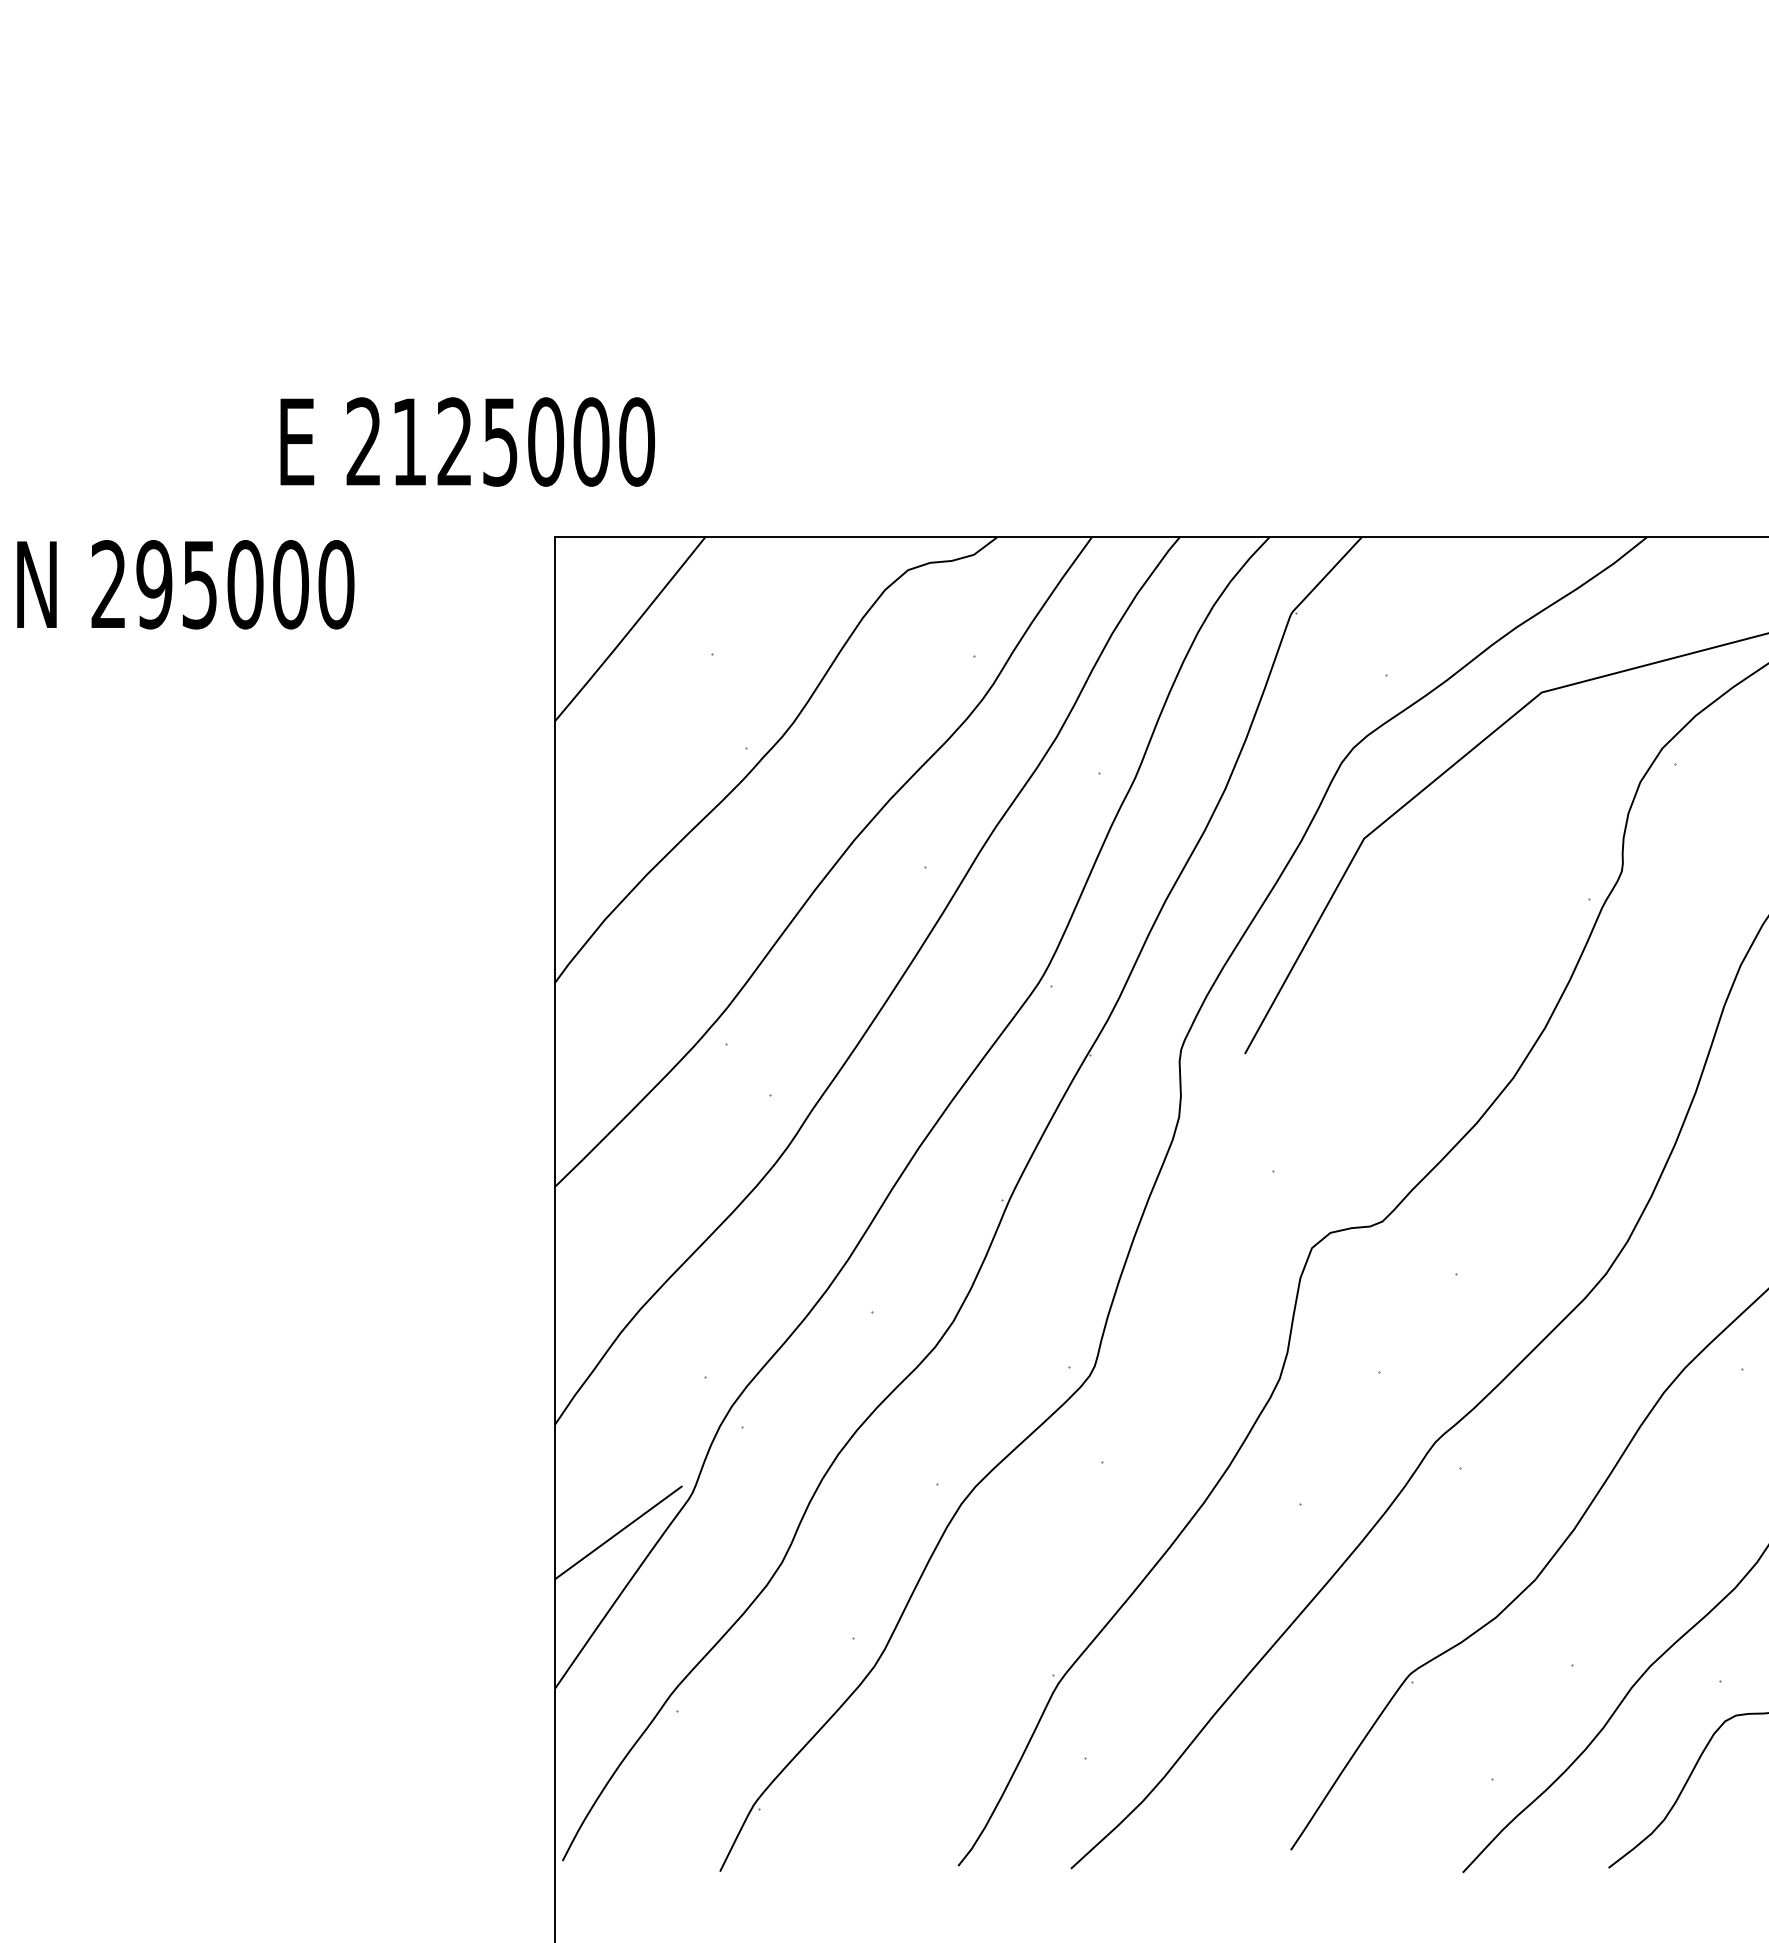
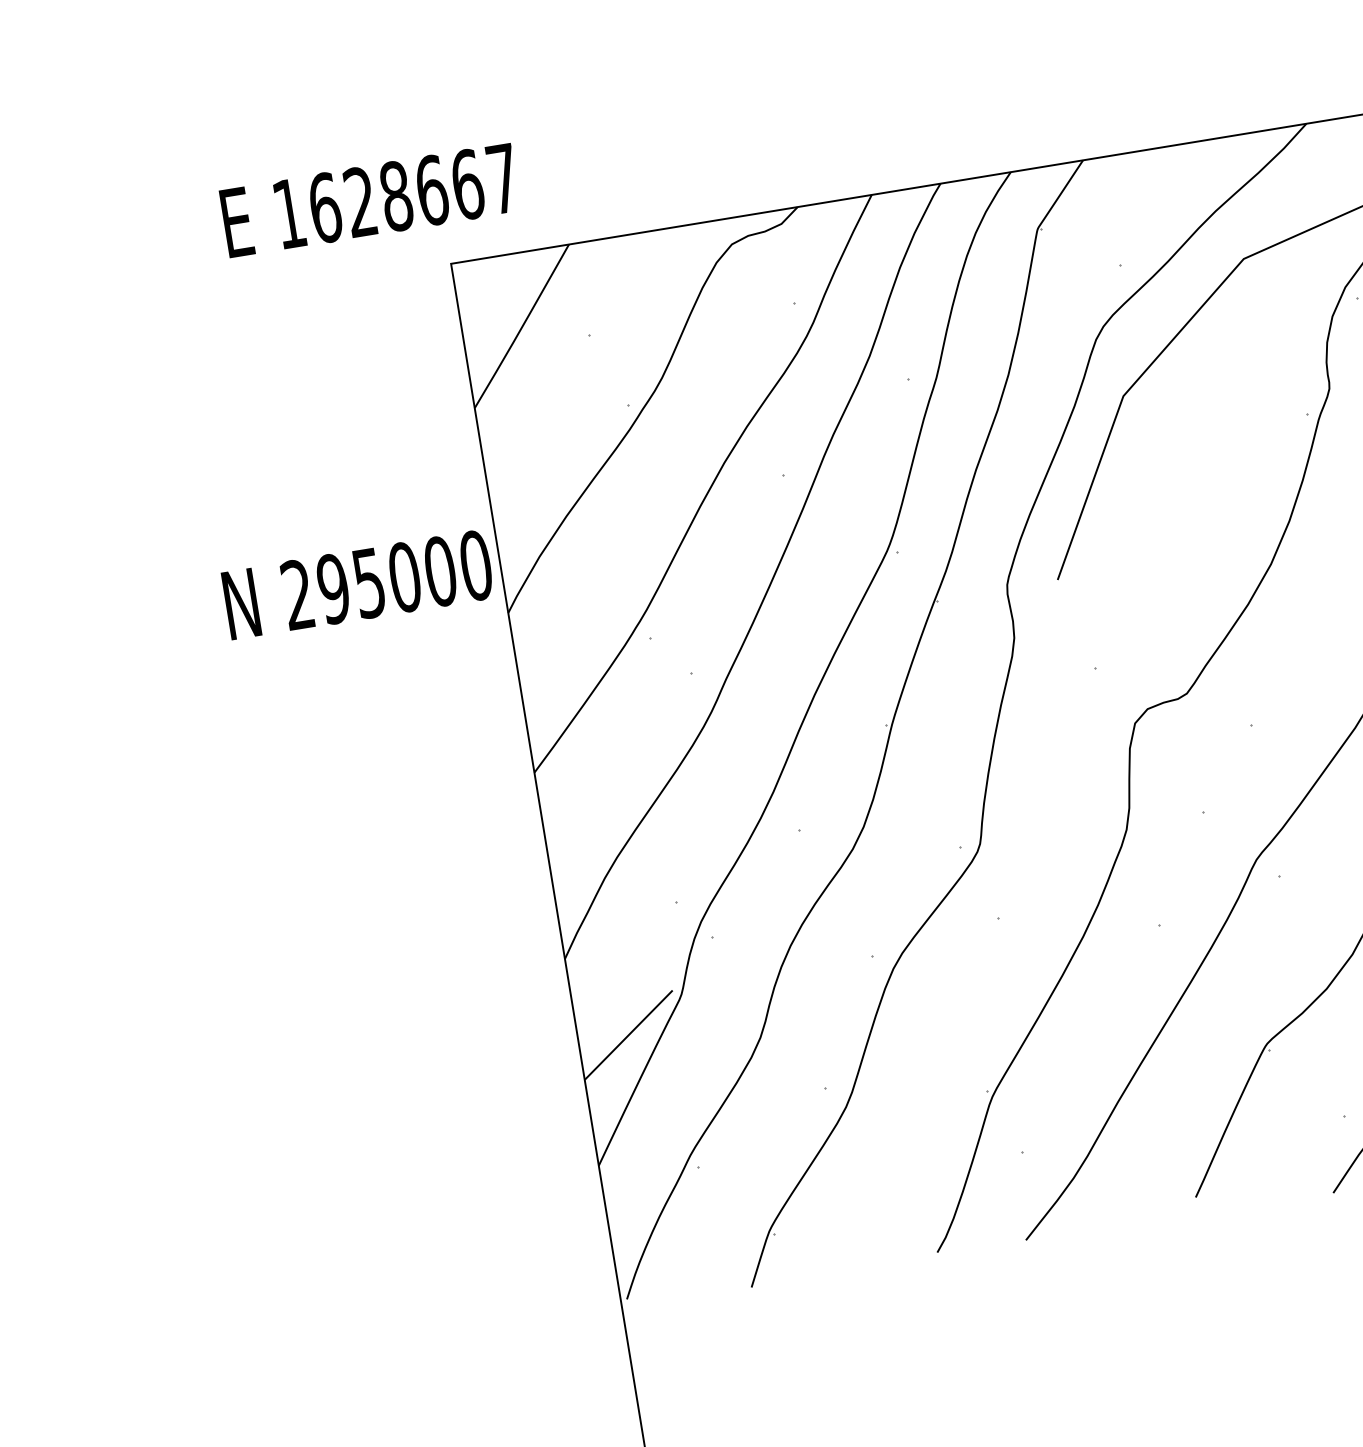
text: (500, 441) -> (396, 195), 2125000 -> 1628667
text: (185, 584) -> (357, 584), moved

